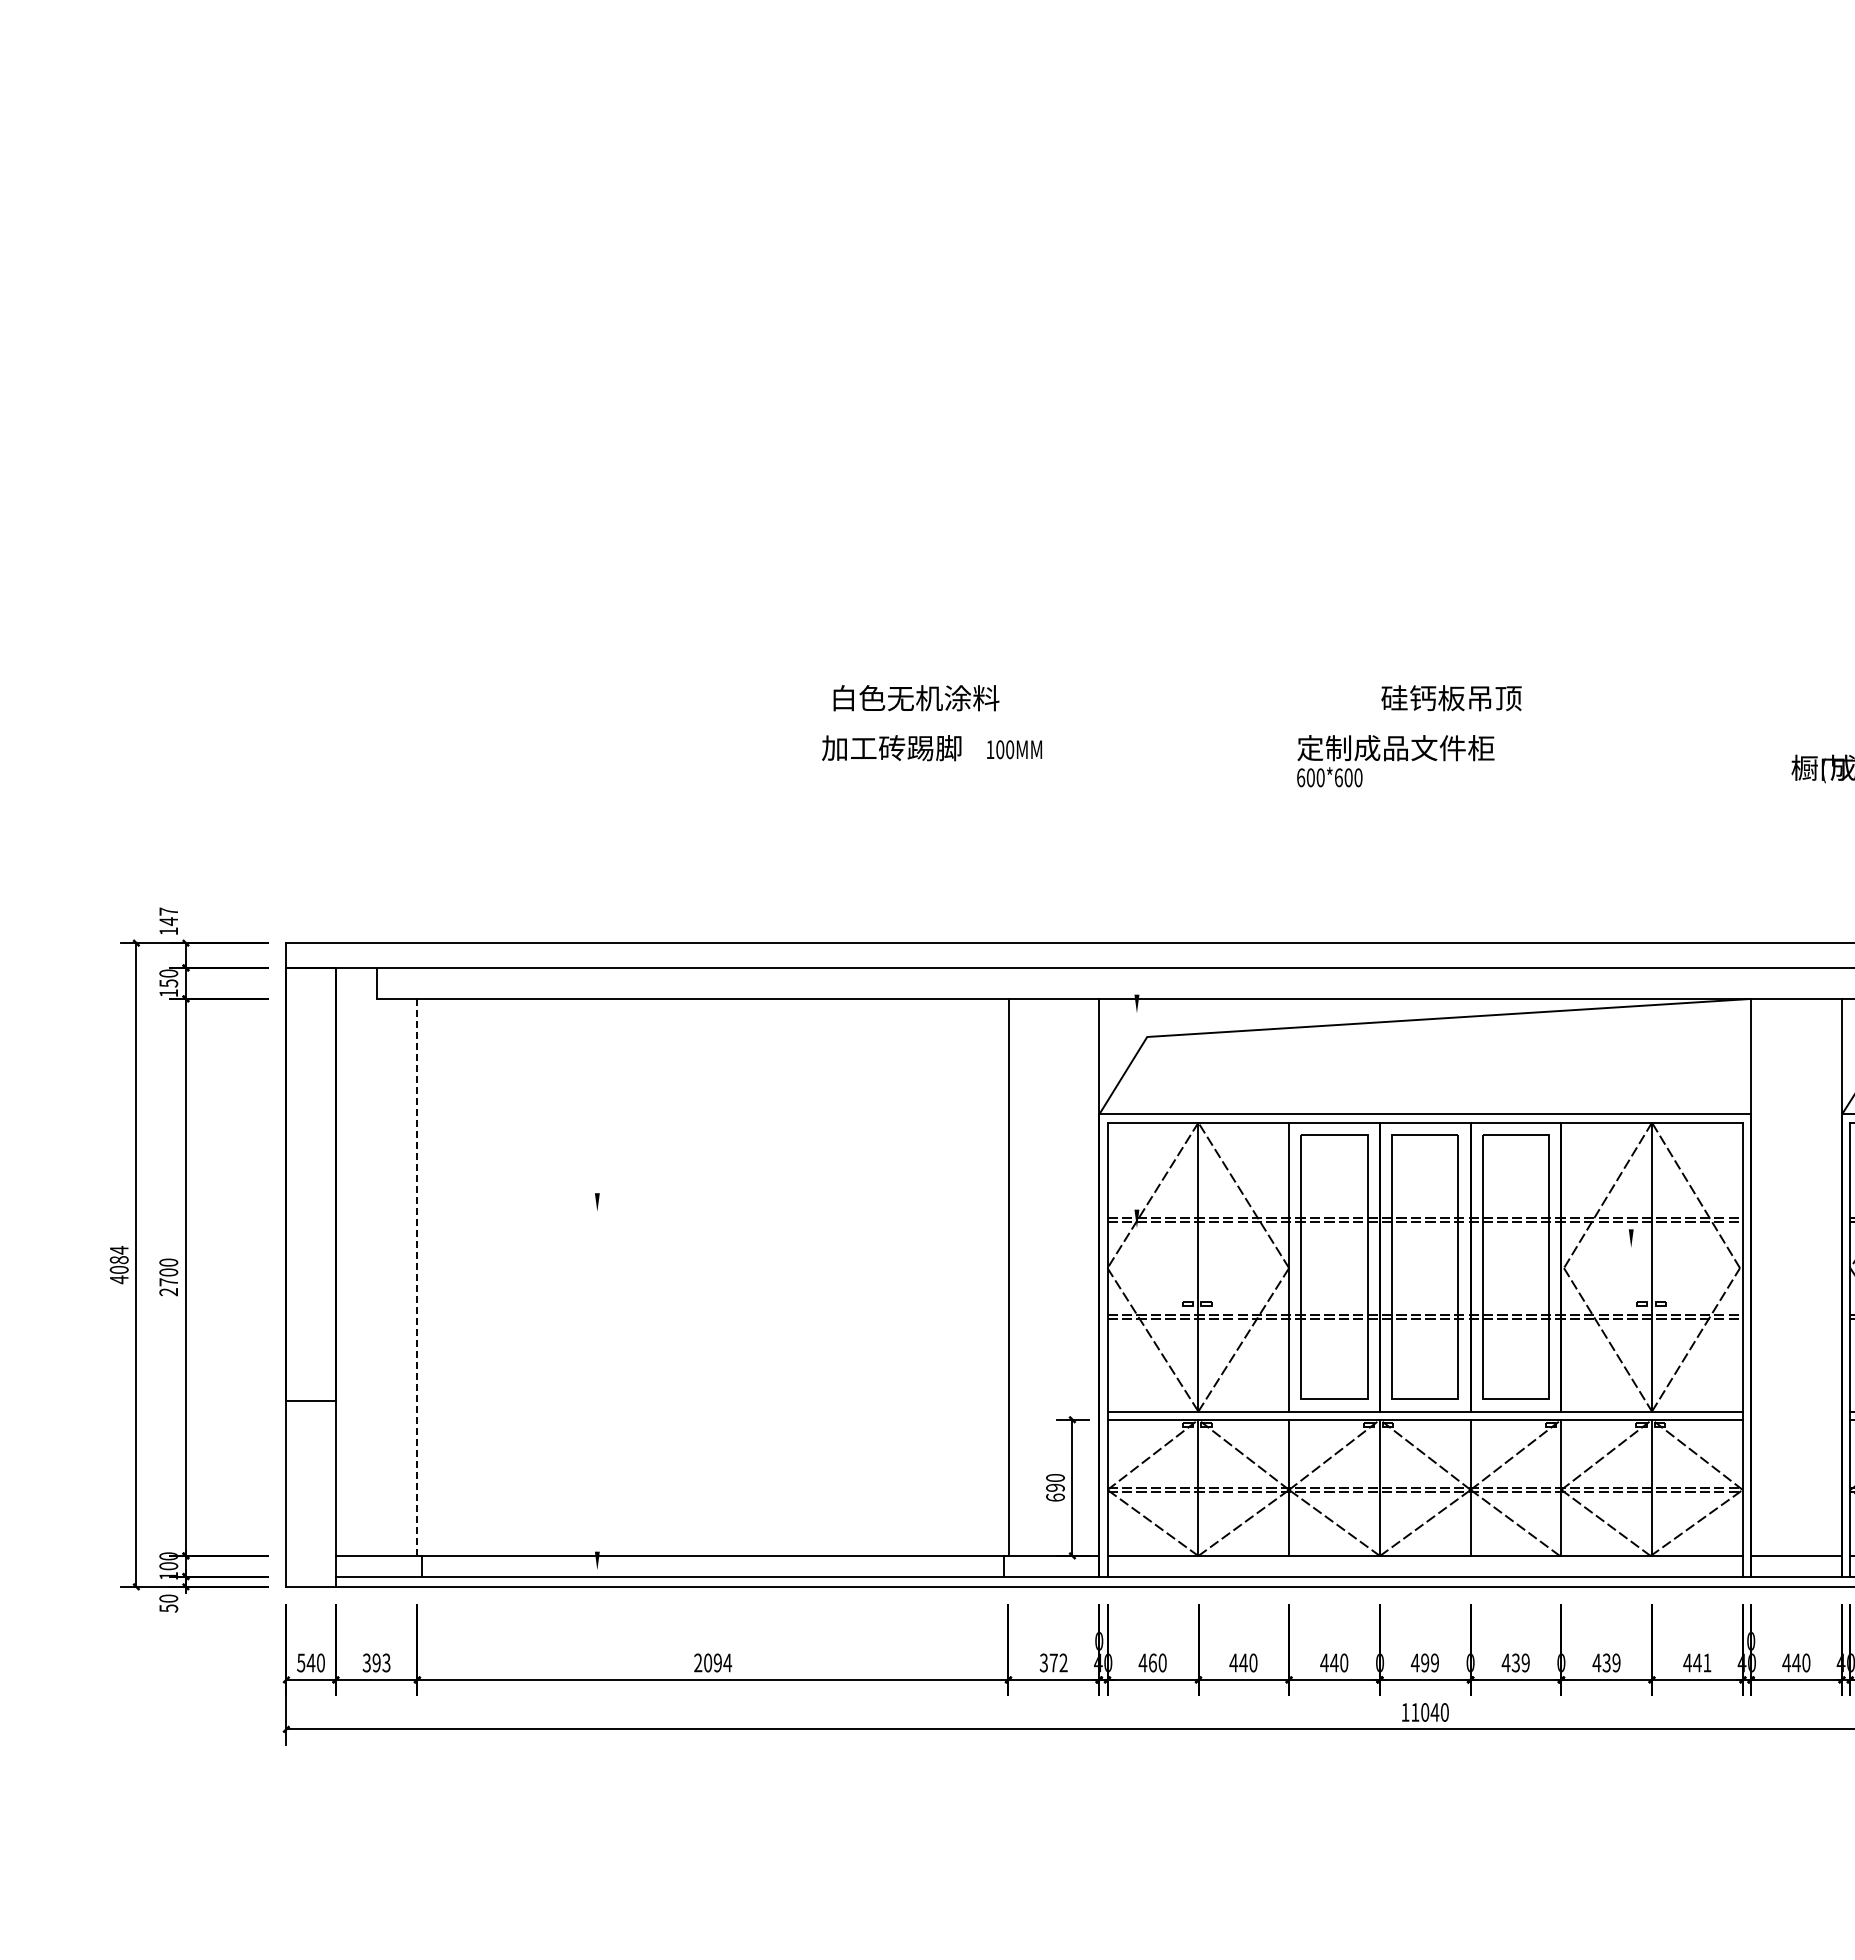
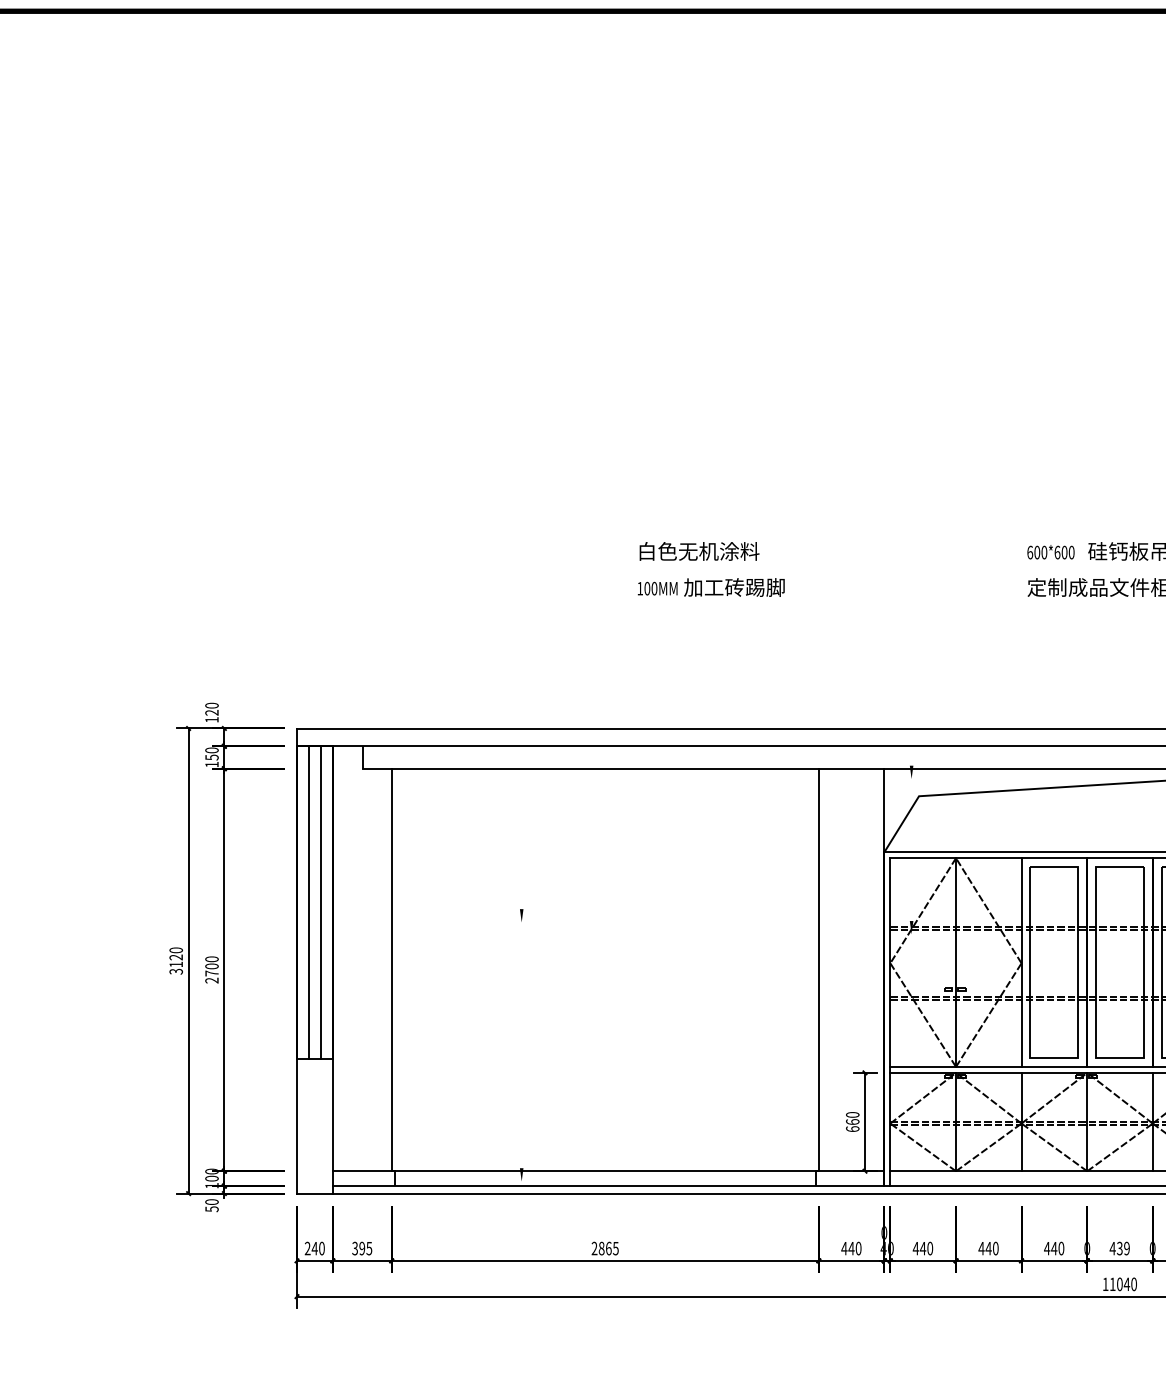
text: (916, 698) -> (699, 551), moved
text: (1014, 749) -> (657, 588), moved
text: (1329, 777) -> (1050, 552), moved
text: (168, 916) -> (211, 709), 147 -> 120
line: (302, 1184) -> (308, 902), added
line: (319, 1184) -> (320, 902), added
text: (118, 1264) -> (175, 960), 4084 -> 3120
line: (417, 1277) -> (391, 970), dashed -> solid
text: (1055, 1487) -> (852, 1121), 690 -> 660
text: (301, 1662) -> (307, 1248), 540 -> 240
text: (386, 1662) -> (369, 1248), 393 -> 395
text: (718, 1662) -> (609, 1248), 2094 -> 2865
text: (1053, 1662) -> (851, 1248), 372 -> 440
text: (1152, 1662) -> (922, 1248), 460 -> 440
text: (1425, 1662) -> (1120, 1248), 499 -> 439

